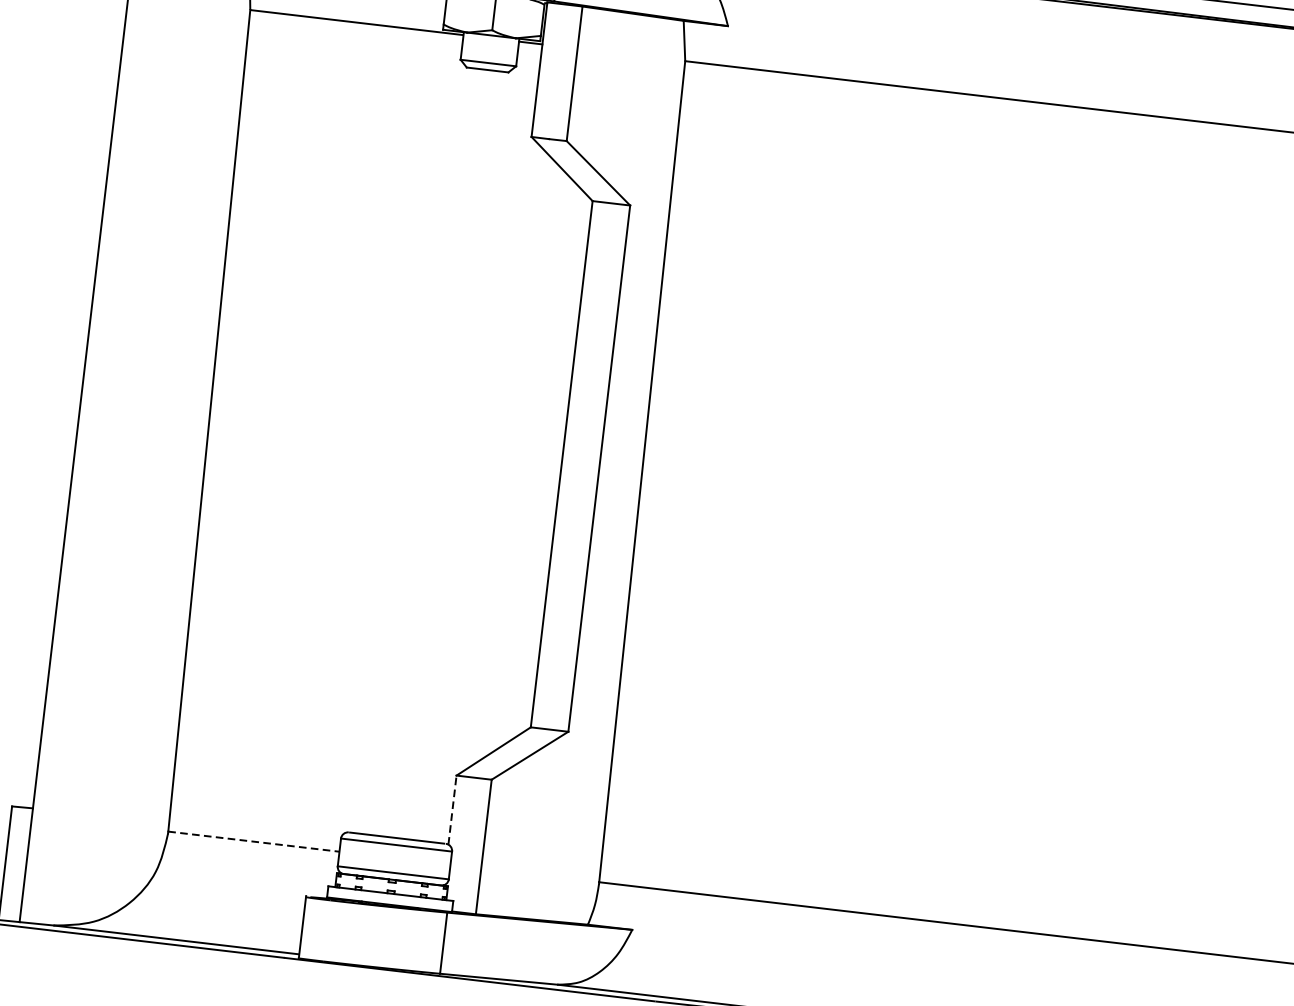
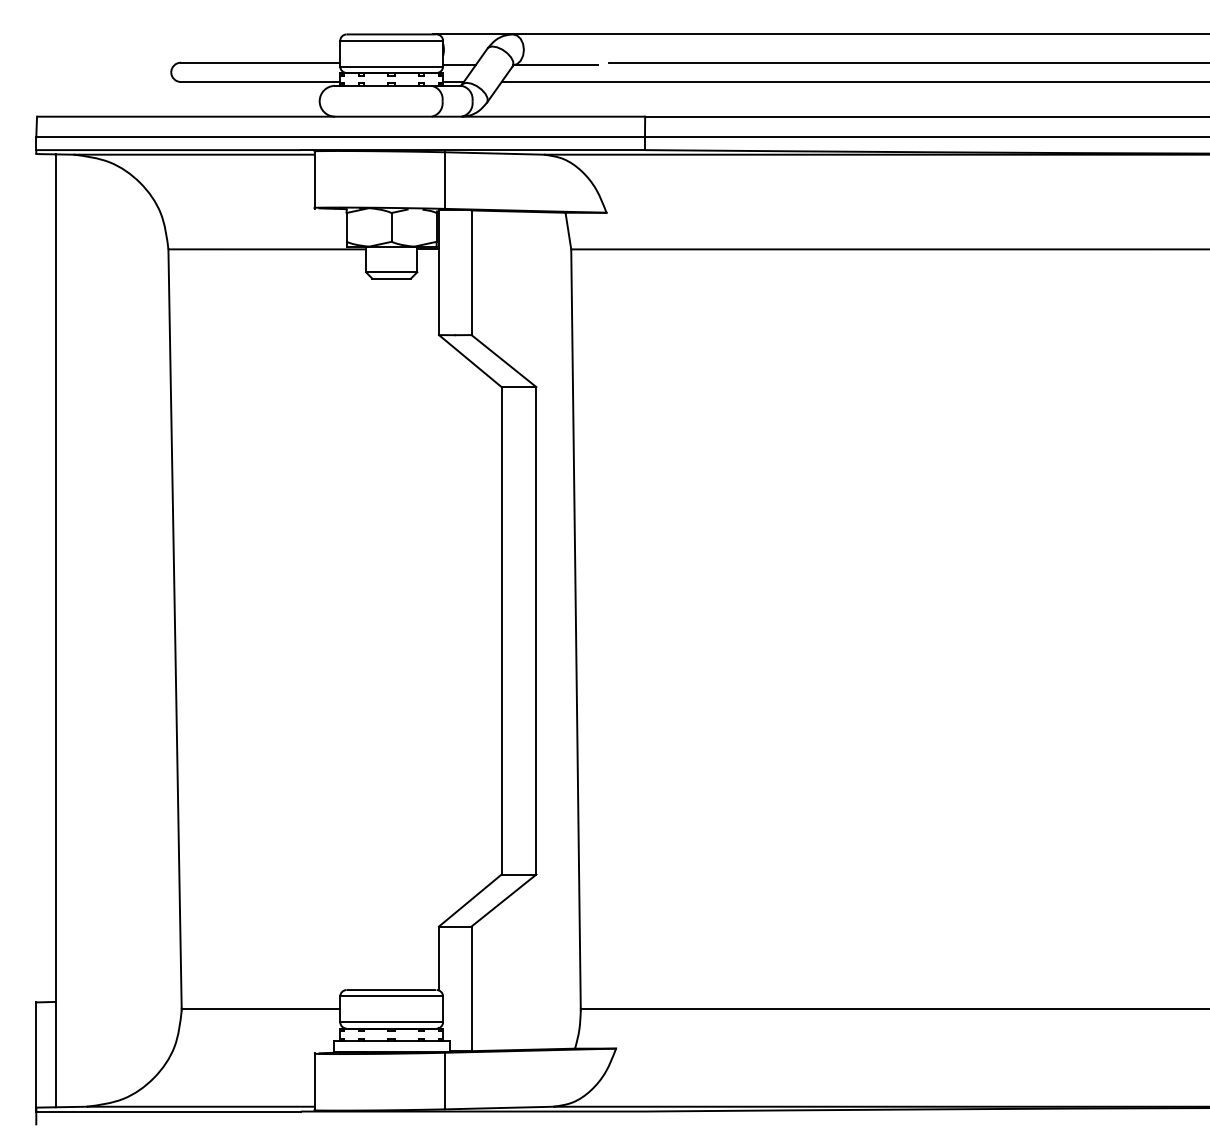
line: (453, 810) -> (439, 958), dashed -> solid
line: (254, 841) -> (261, 1008), dashed -> solid

